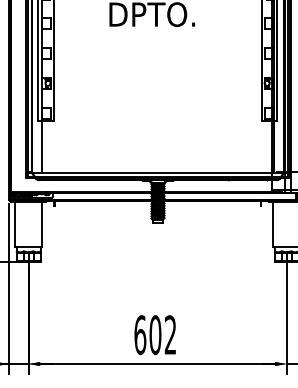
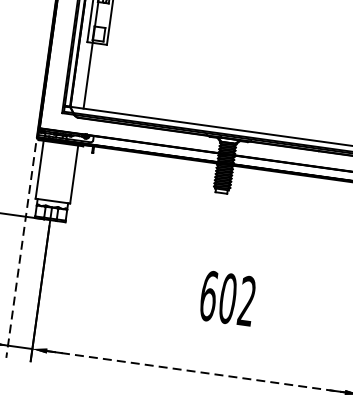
line: (9, 289) -> (21, 251), solid -> dashed
text: (154, 334) -> (226, 297), moved
line: (158, 364) -> (197, 372), solid -> dashed

